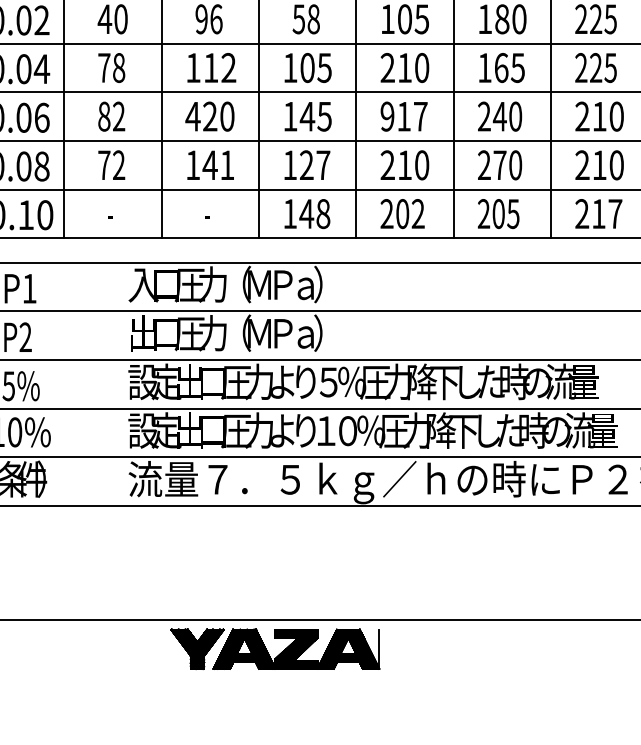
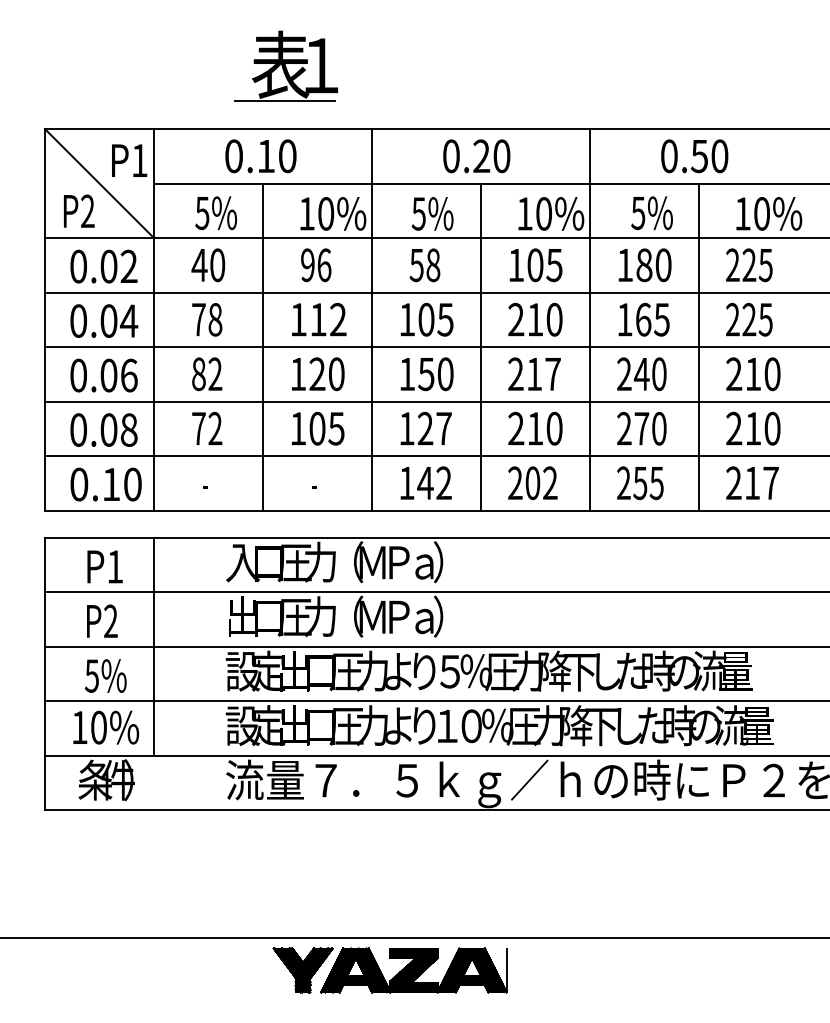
text: (192, 116) -> (297, 374), 420 -> 120
text: (315, 116) -> (435, 374), 145 -> 150
text: (387, 116) -> (515, 374), 917 -> 217
text: (218, 165) -> (326, 428), 141 -> 105
text: (498, 213) -> (640, 482), 205 -> 255
text: (322, 214) -> (443, 483), 148 -> 142
line: (63, 359) -> (153, 646), added

